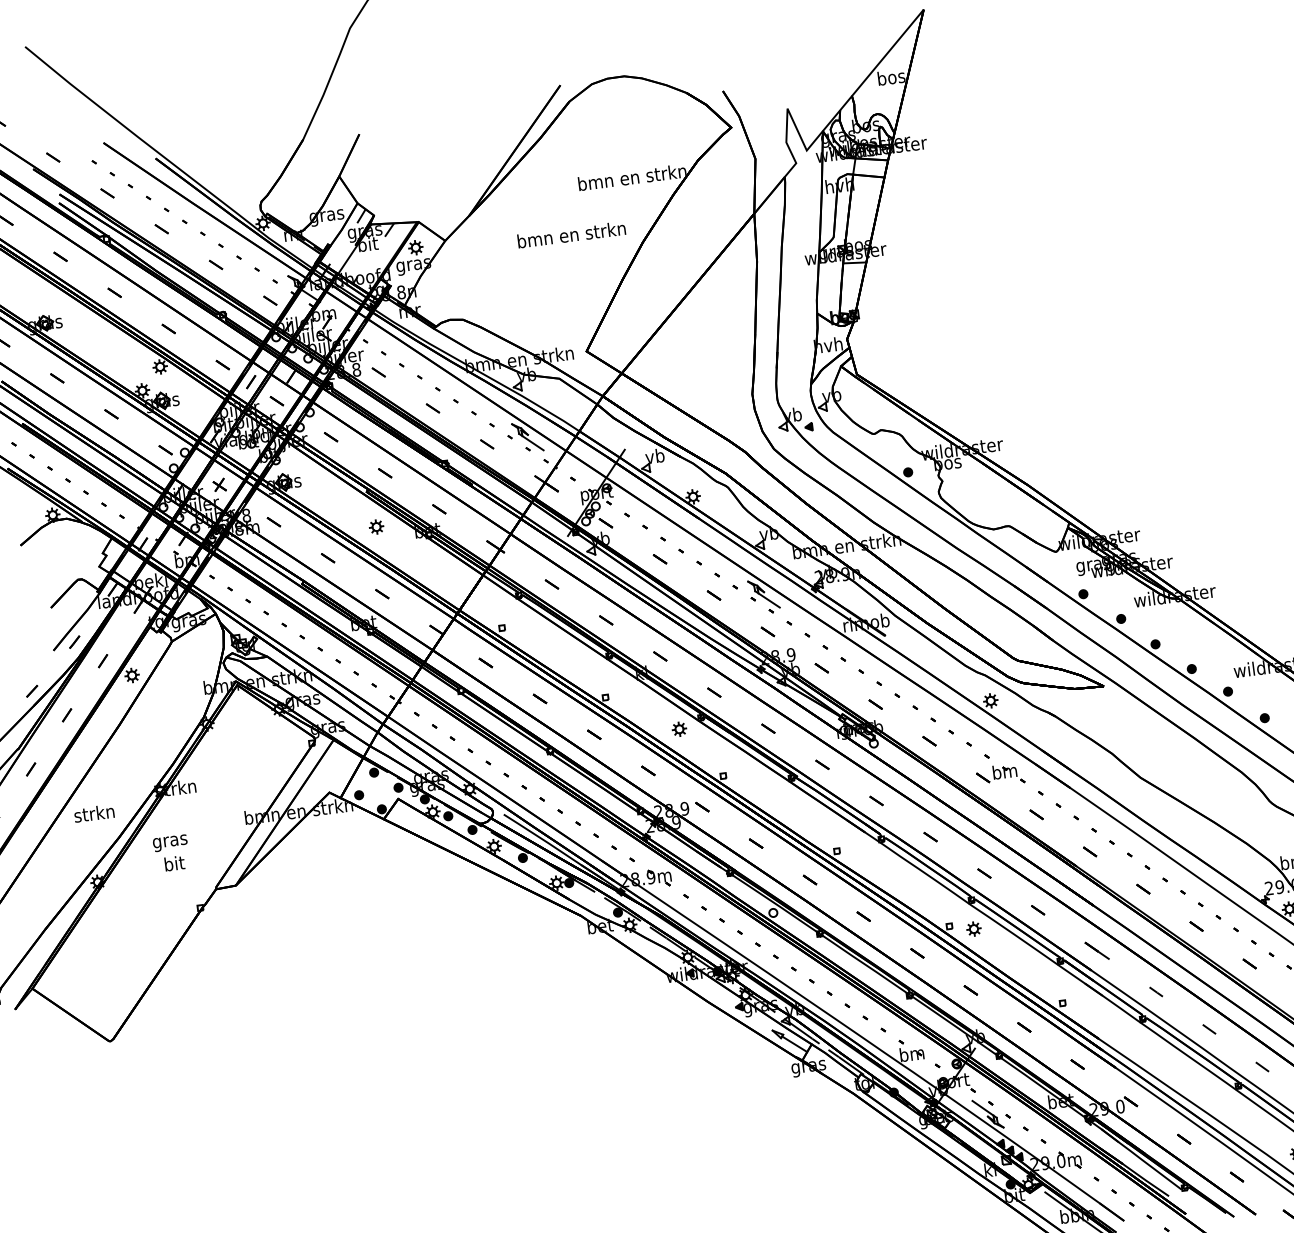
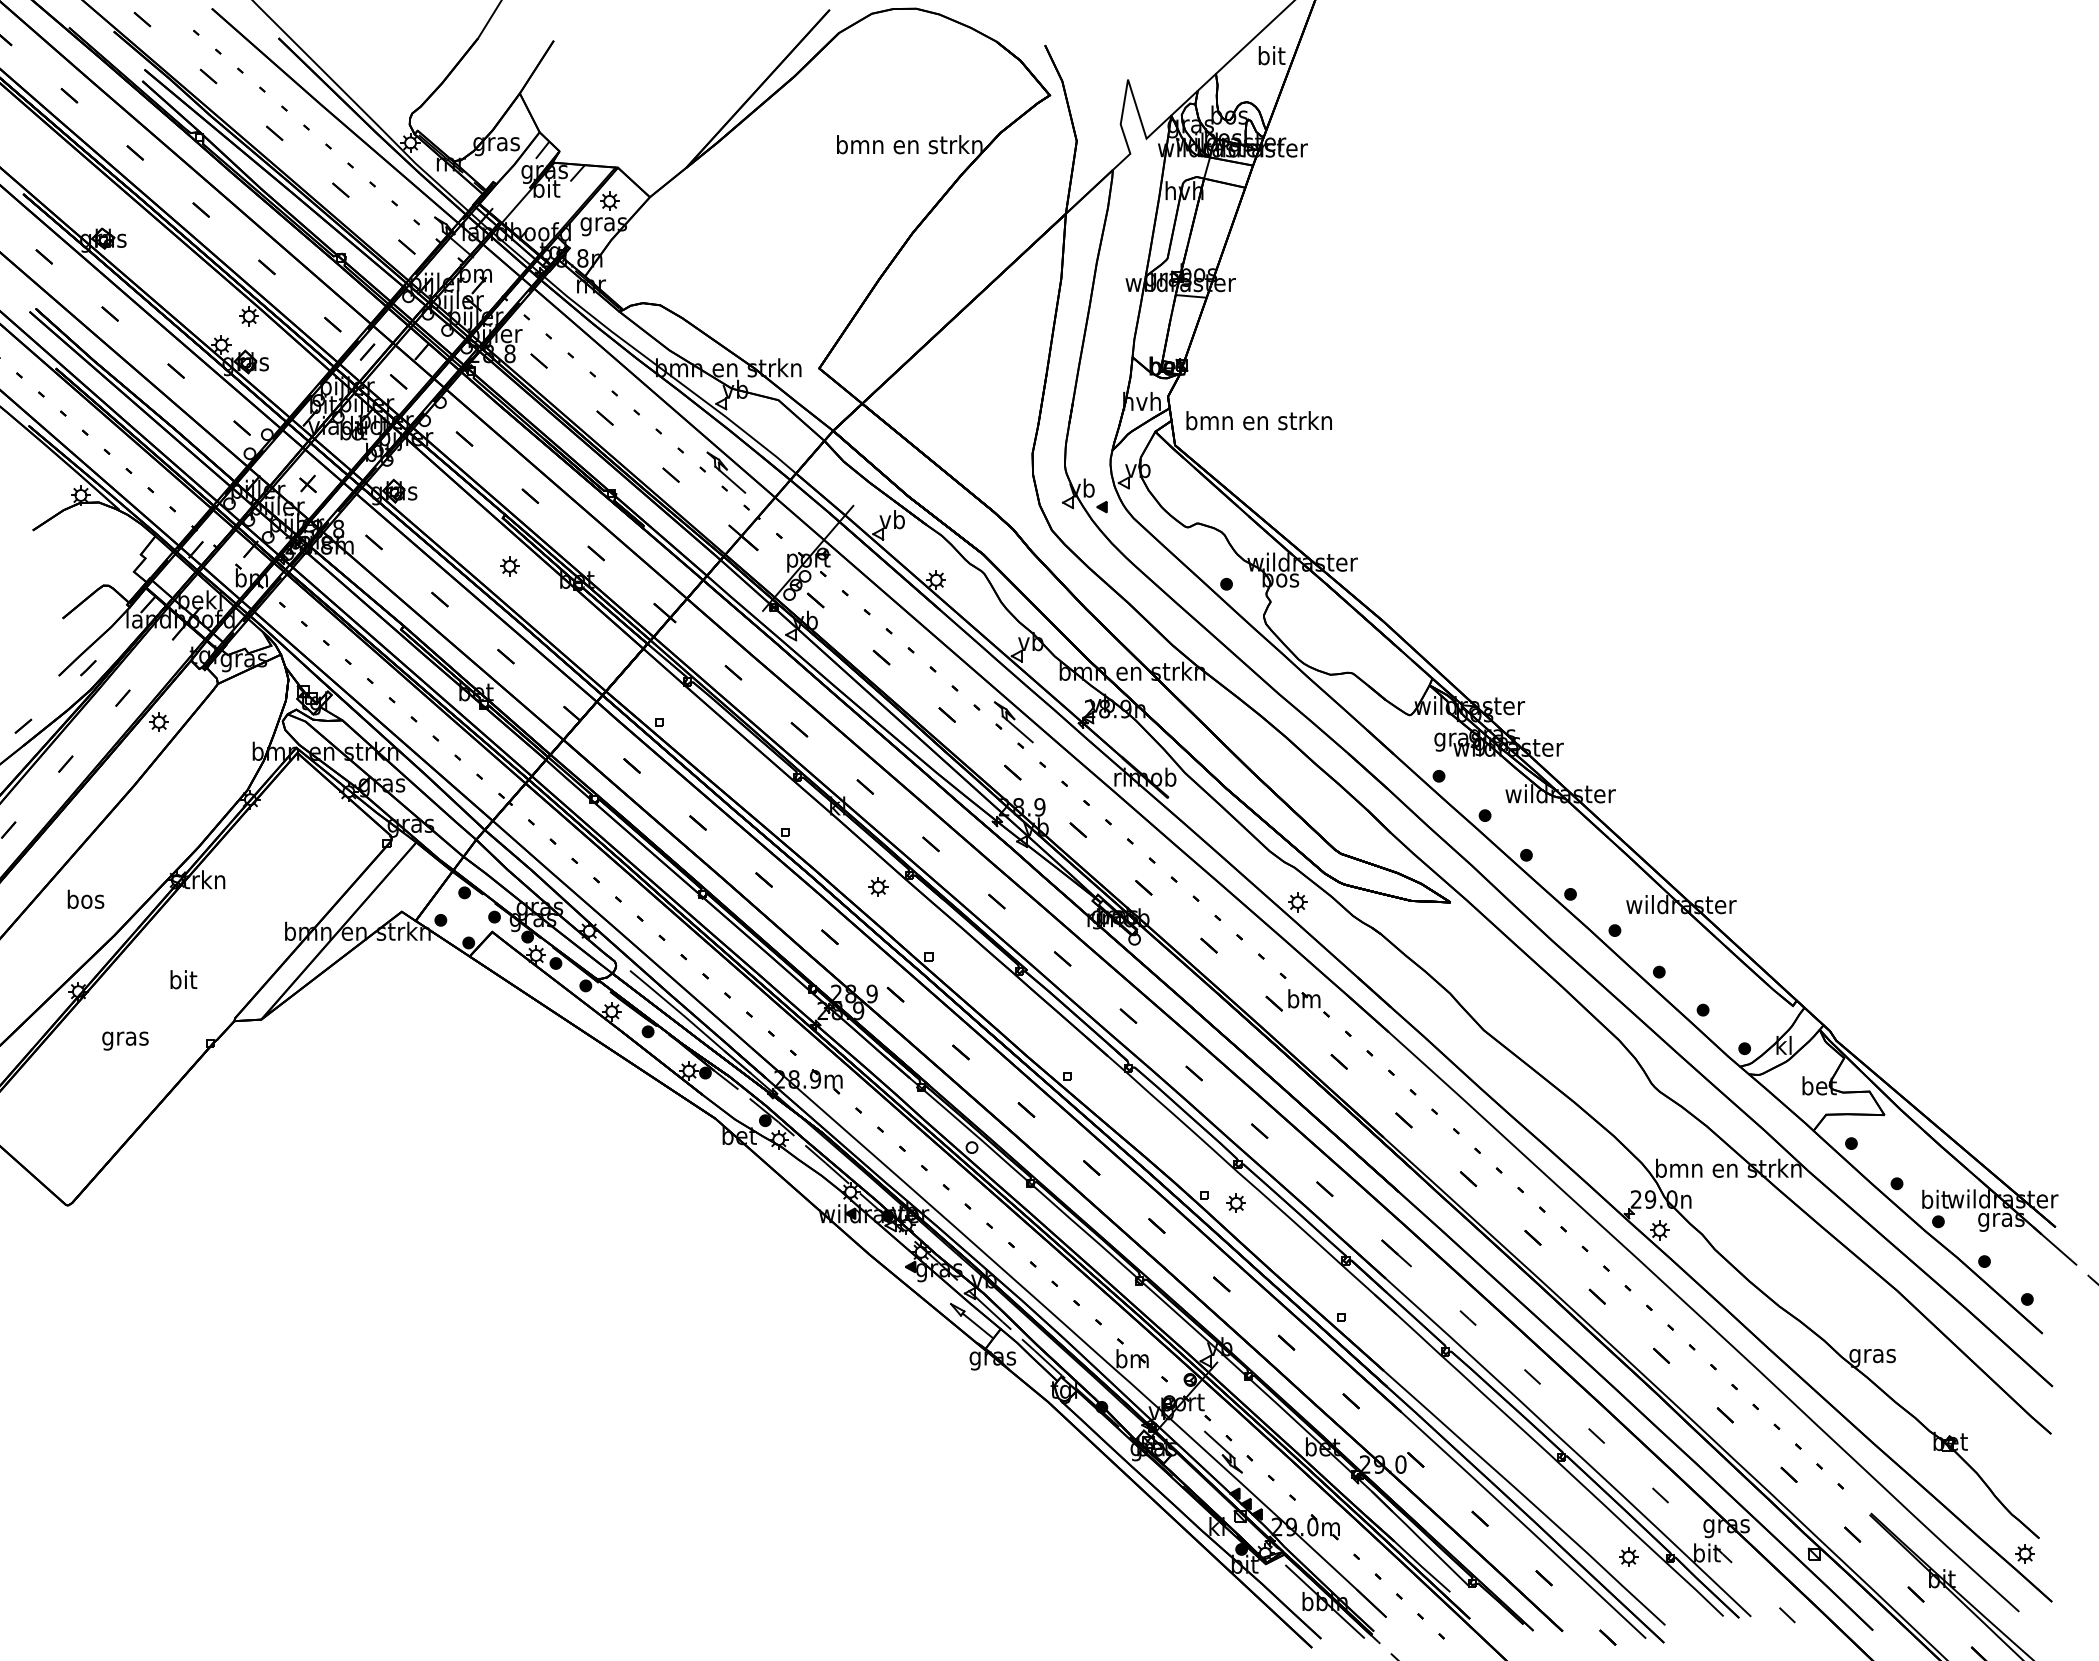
text: (891, 77) -> (1271, 55), bos -> bit
text: (571, 234) -> (1258, 420), moved
text: (94, 812) -> (85, 898), strkn -> bos
text: (170, 842) -> (125, 1040), moved

